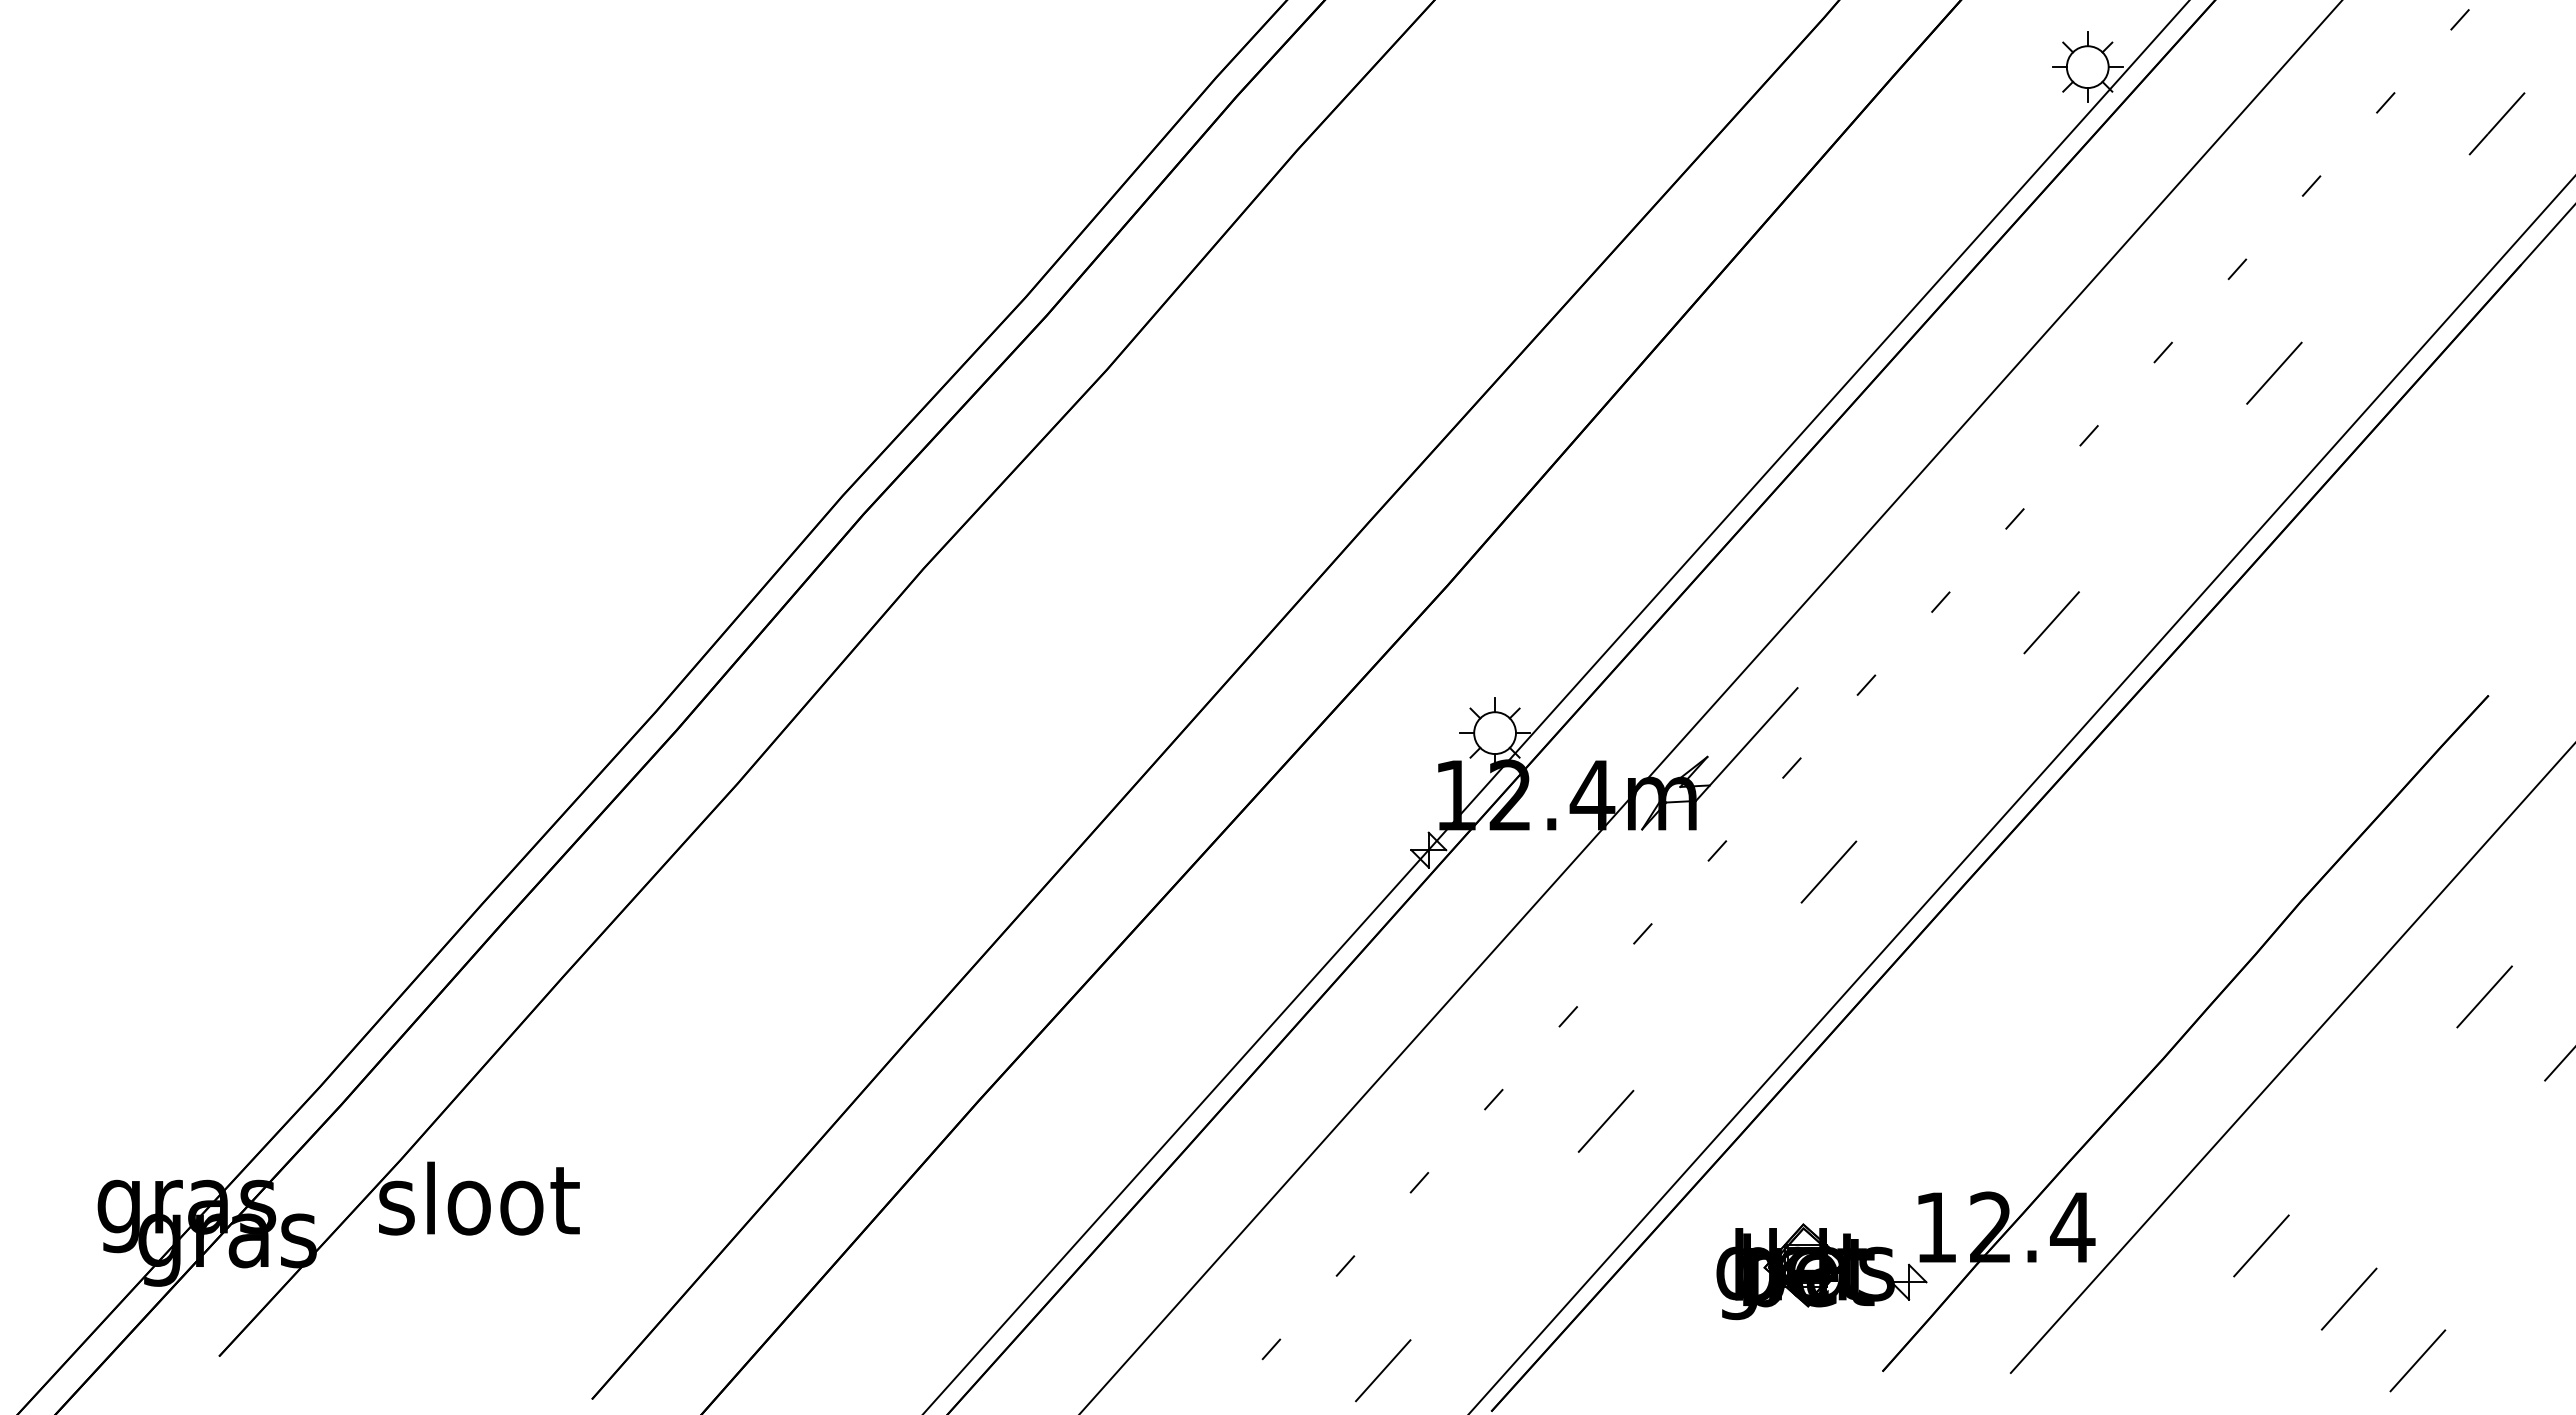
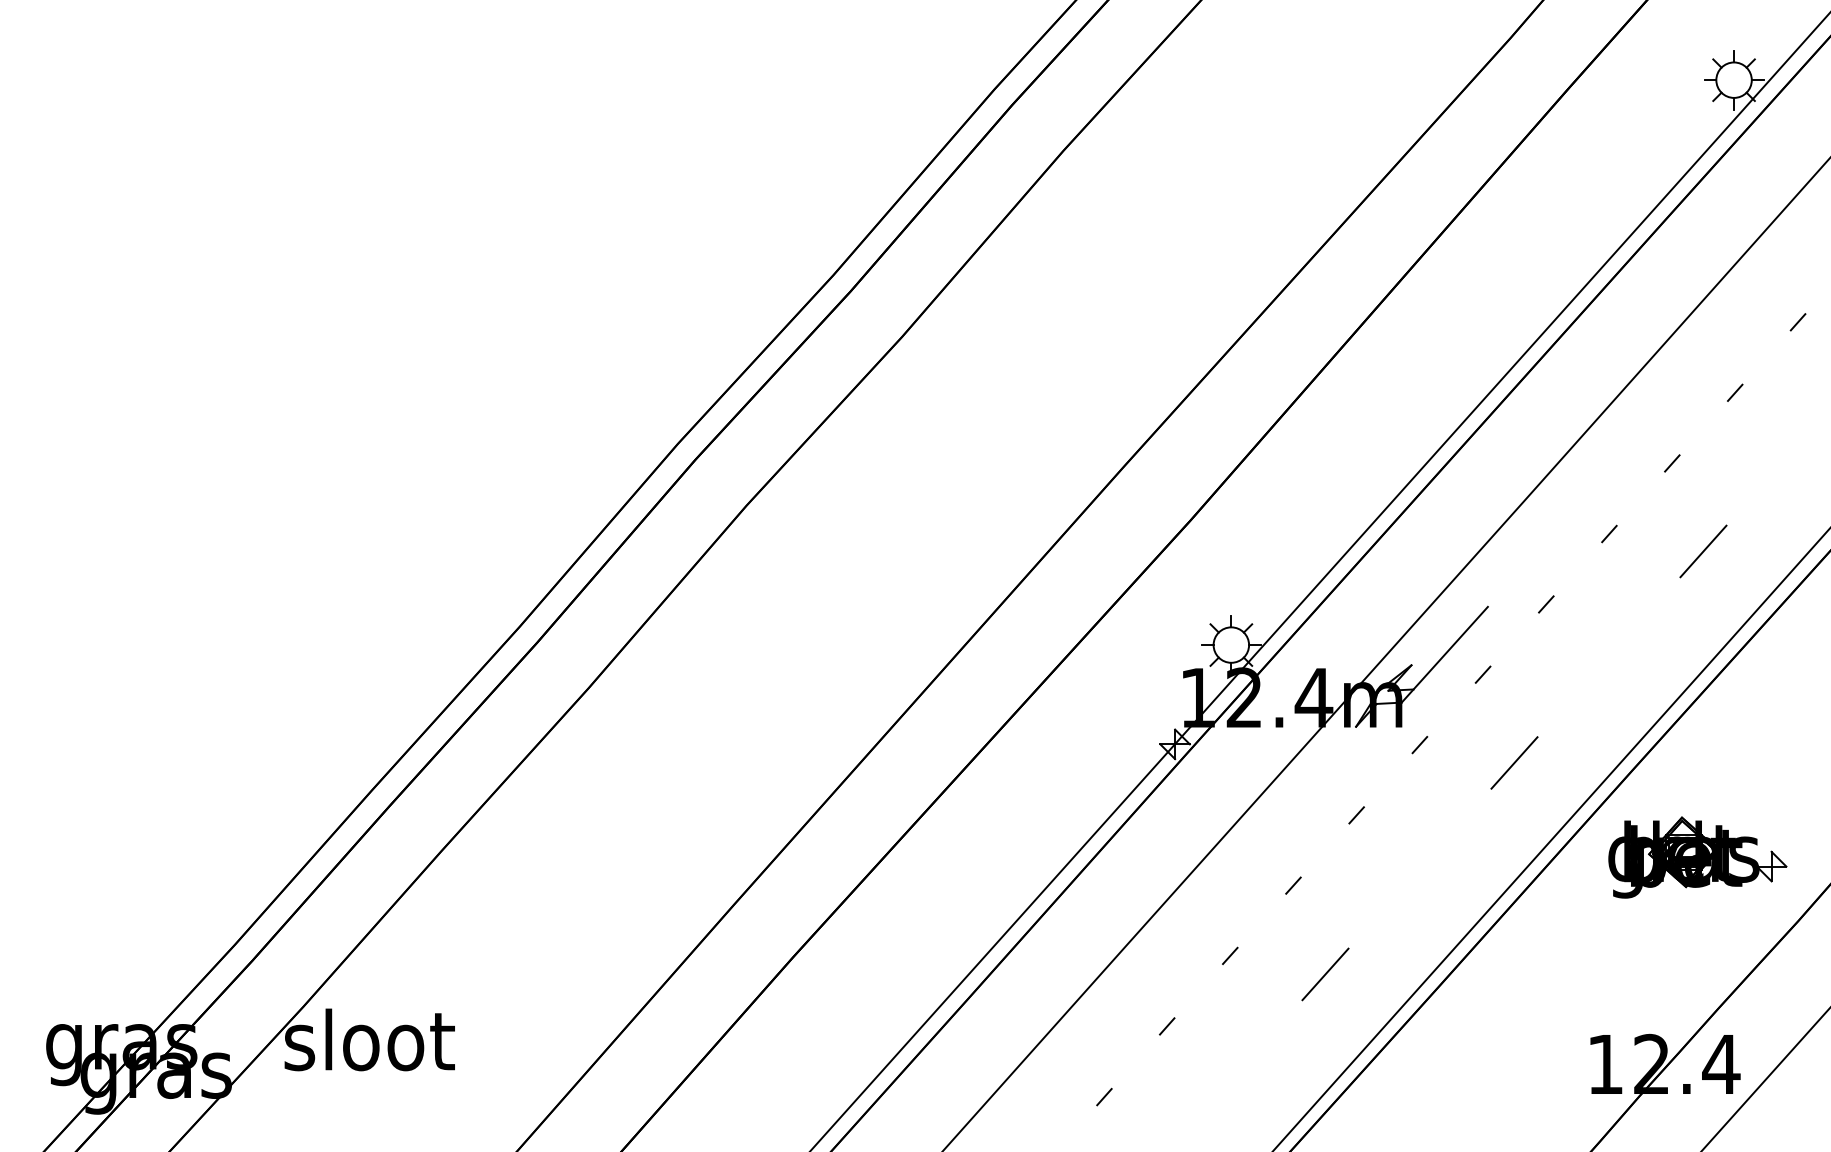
part: (1821, 1271) -> (1697, 857), moved

